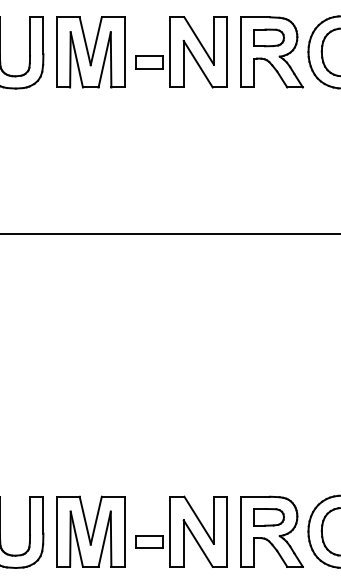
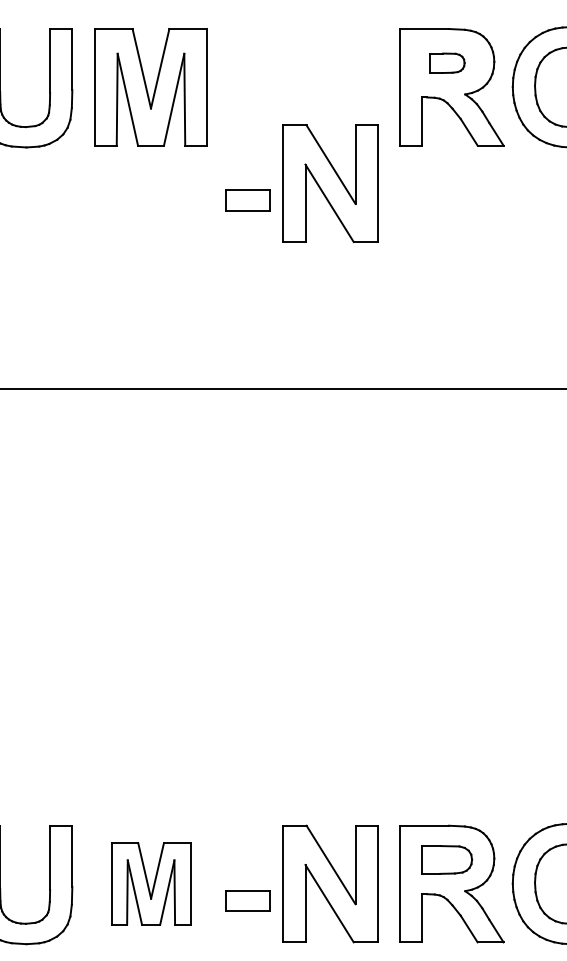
part: (268, 37) -> (446, 62), size x0.7
part: (181, 52) -> (301, 183), moved
part: (90, 531) -> (150, 883), size x0.7

